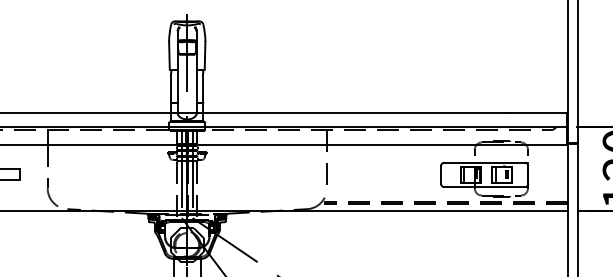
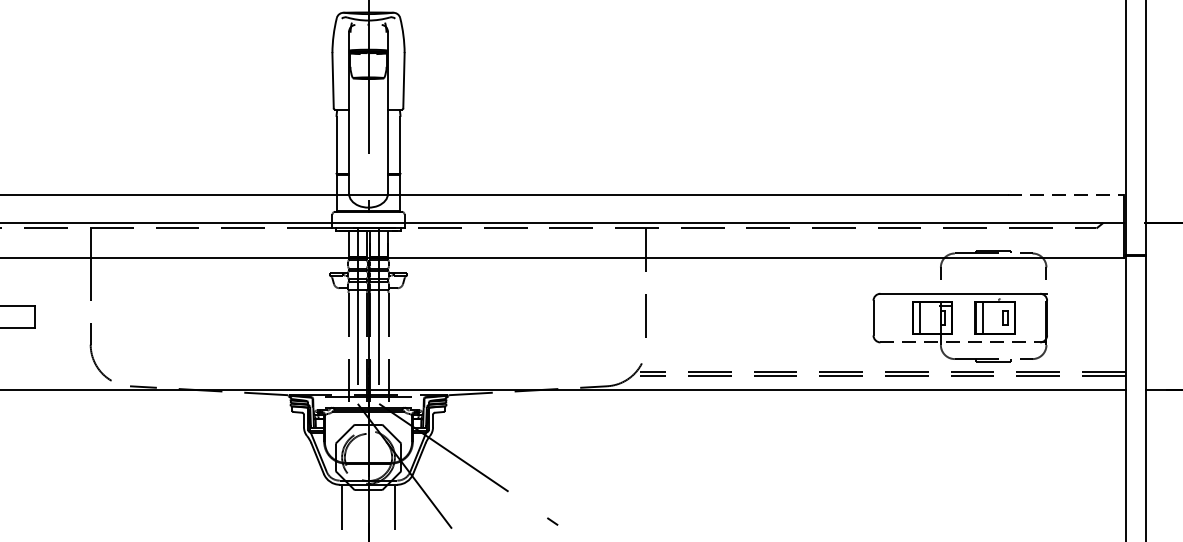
line: (538, 113) -> (1067, 195), solid -> dashed
line: (486, 187) -> (964, 343), solid -> dashed

